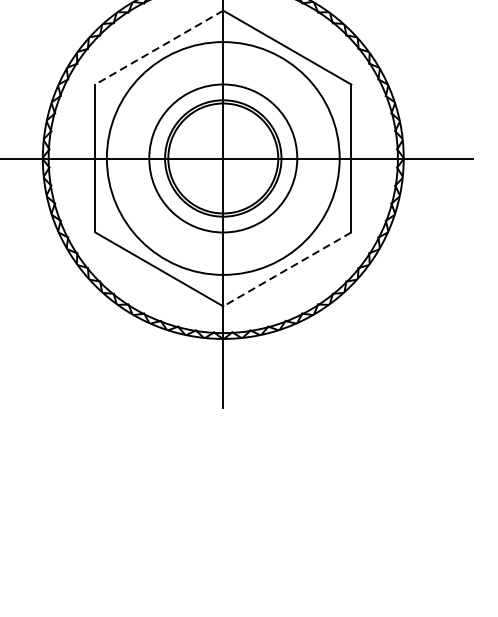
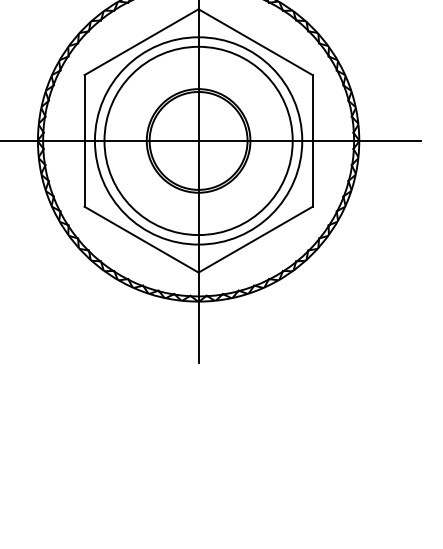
line: (159, 47) -> (141, 42), dashed -> solid
circle: (223, 158) -> (198, 140), size x1.43
line: (287, 269) -> (255, 239), dashed -> solid

